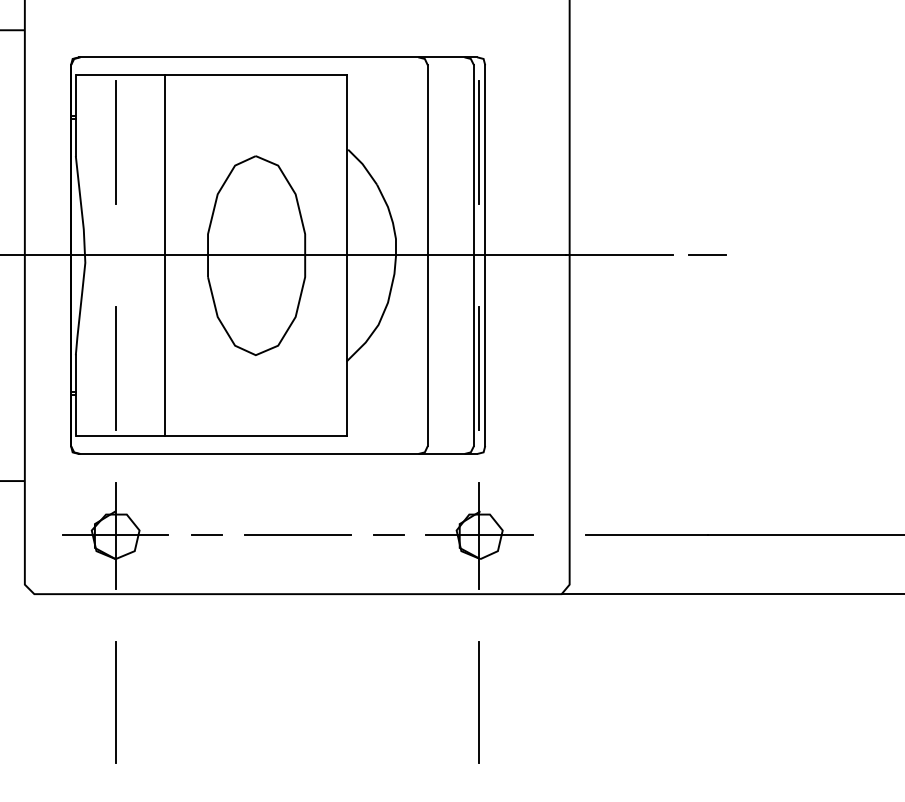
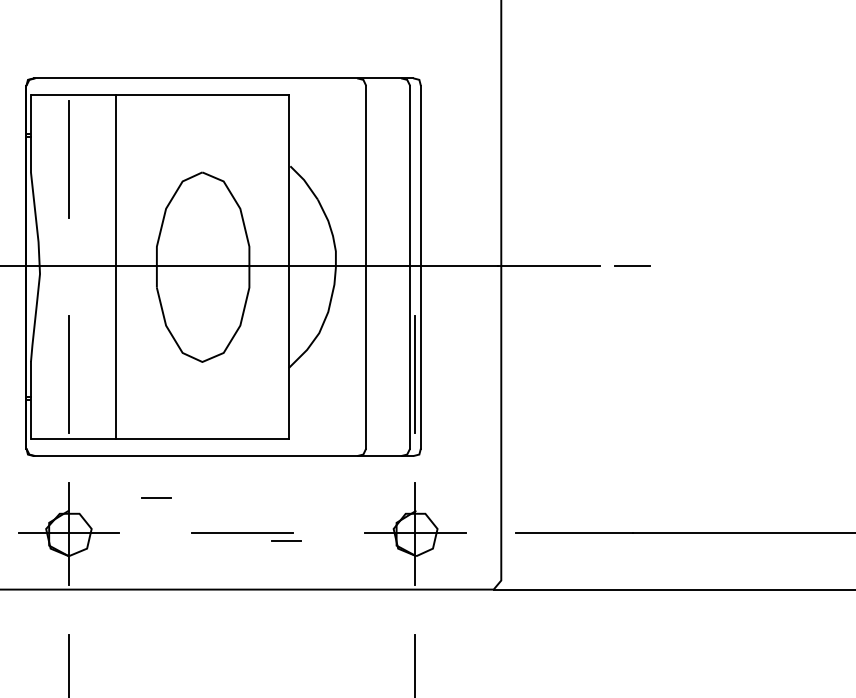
line: (478, 142) -> (414, 159), removed
line: (206, 534) -> (155, 497), moved
line: (388, 534) -> (285, 540), moved

